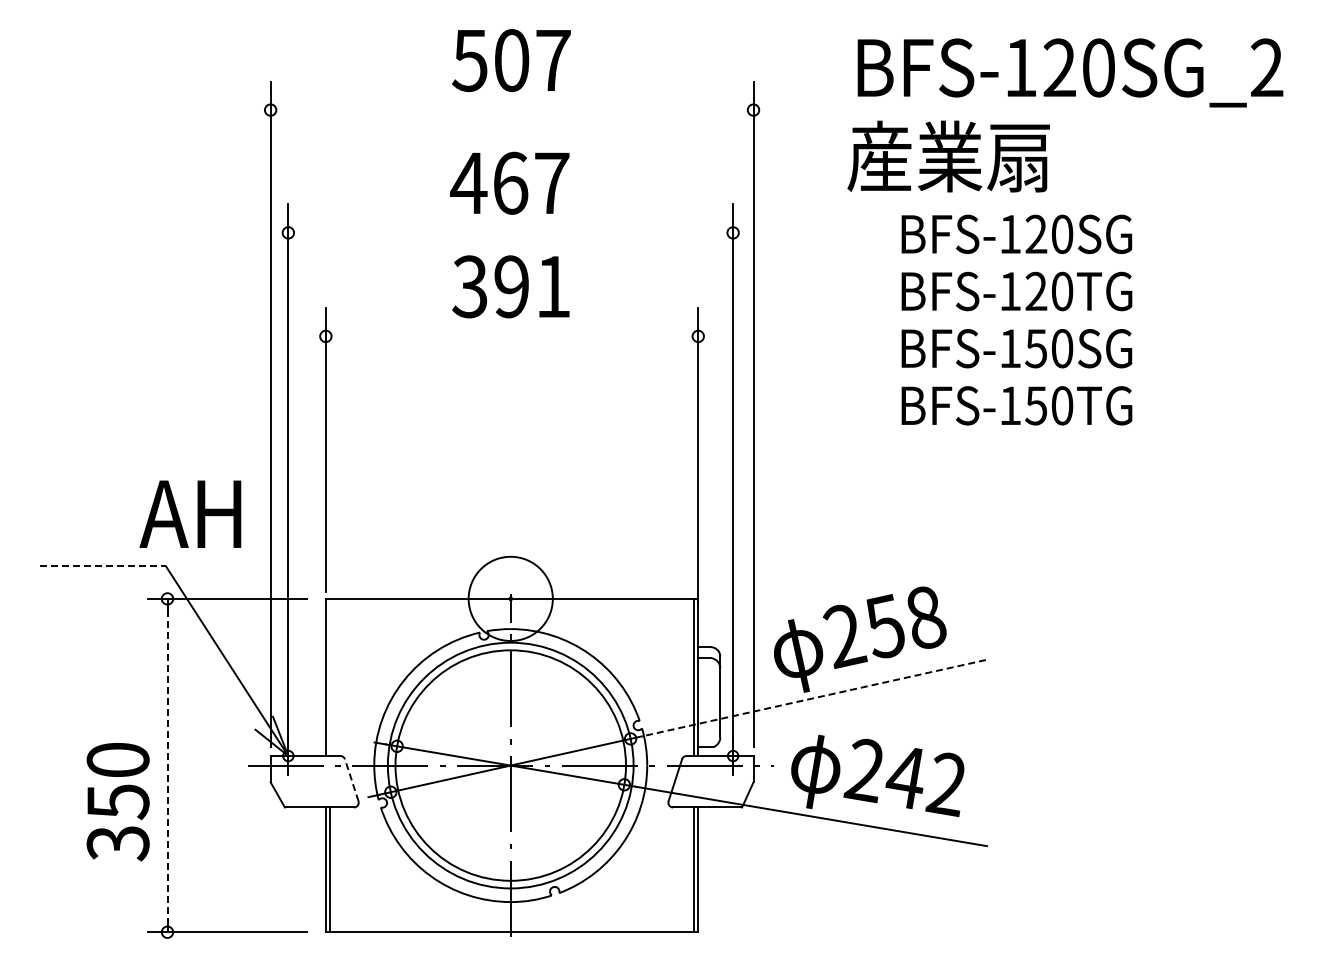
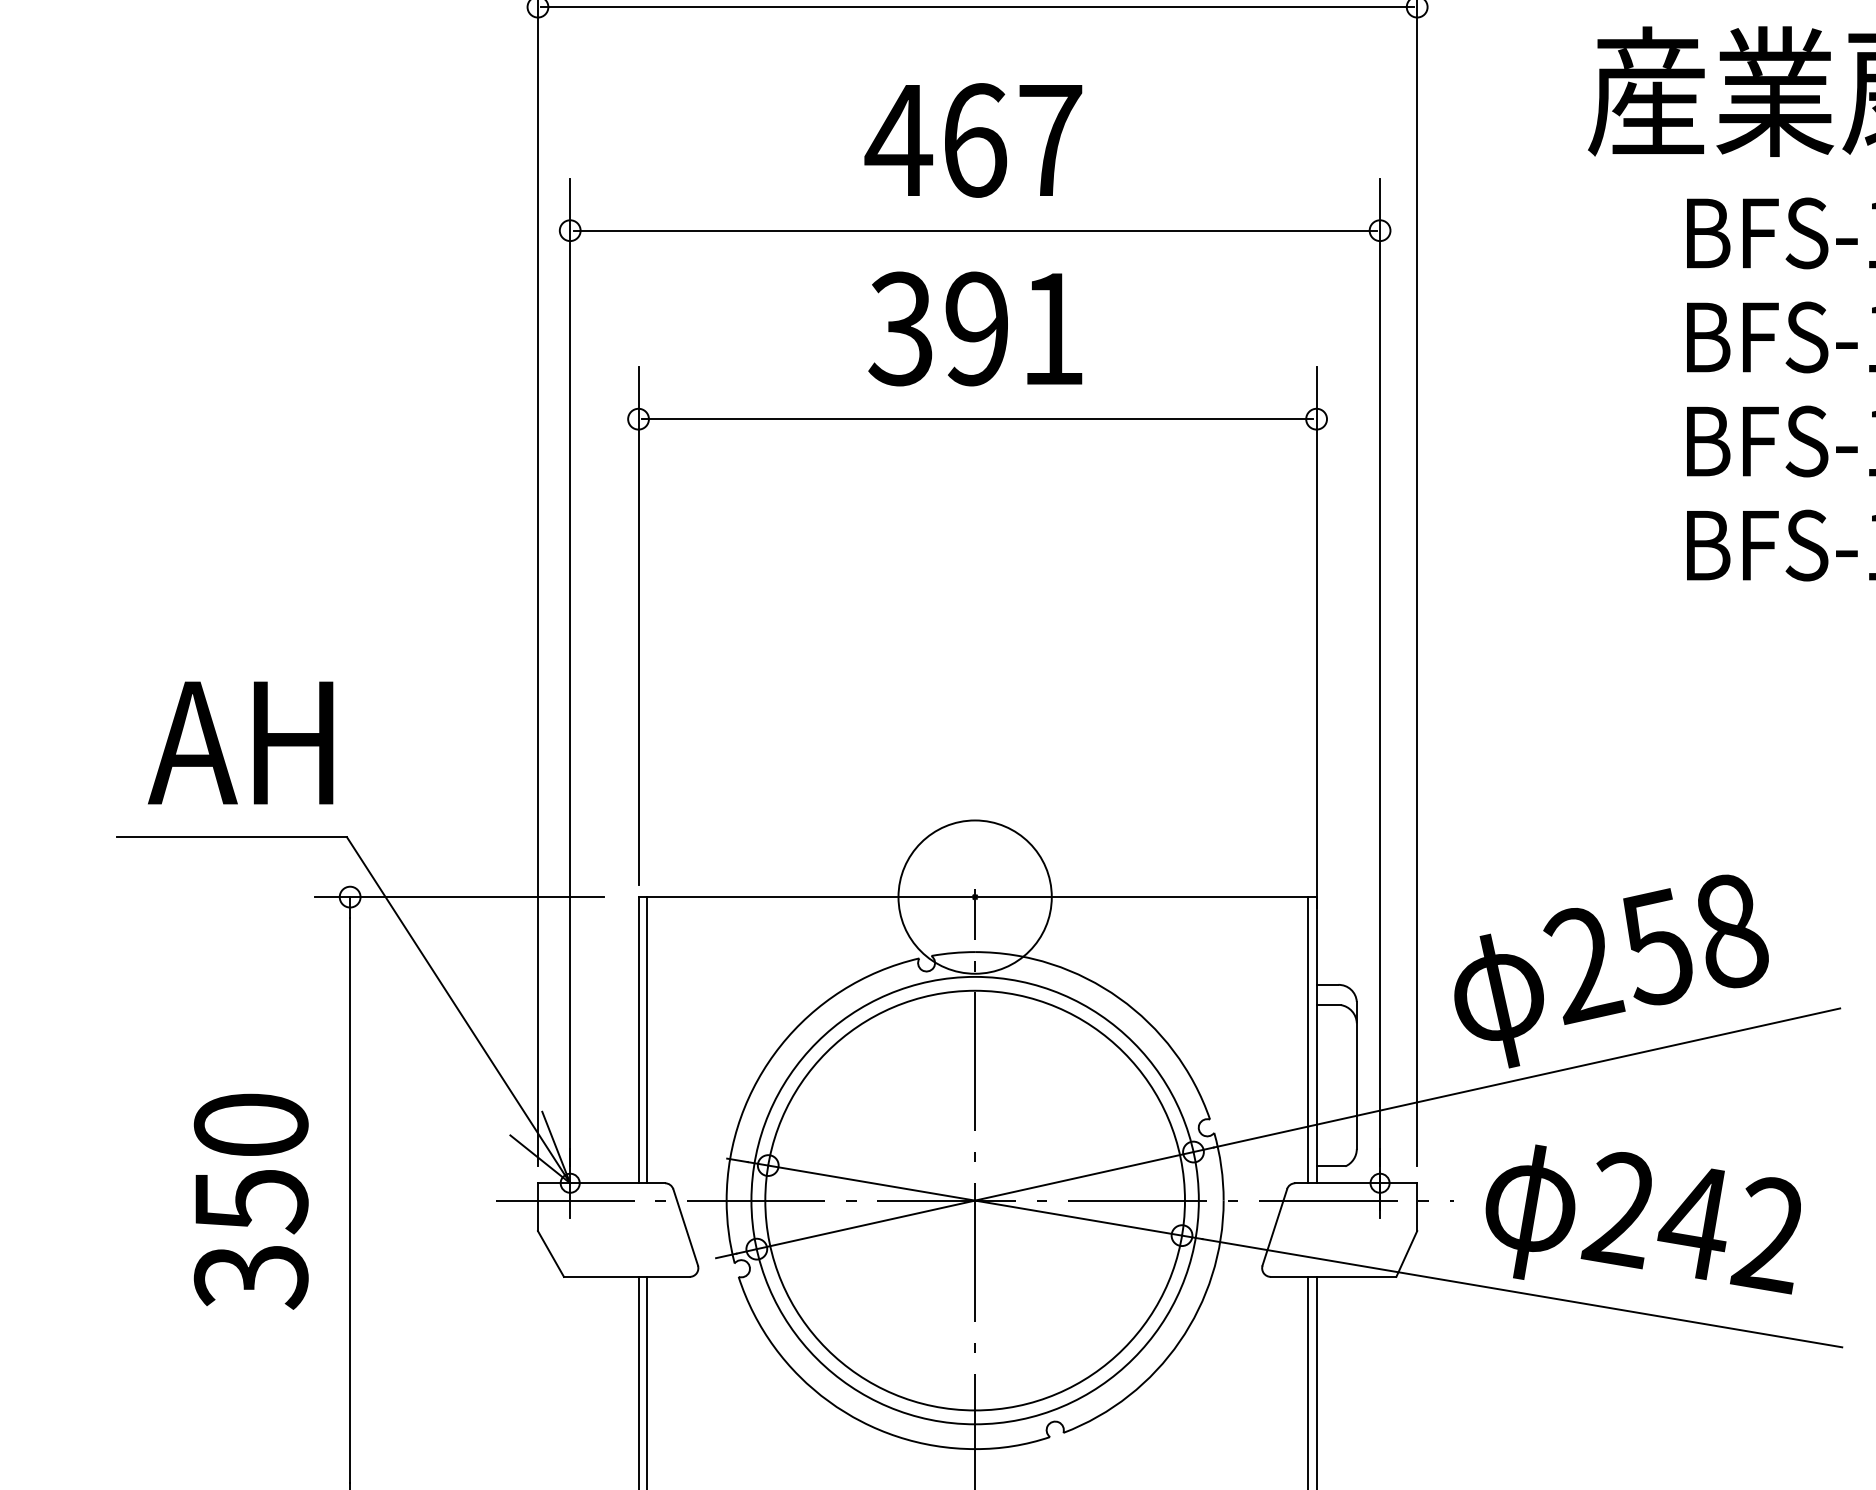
line: (511, 110) -> (976, 7), added
line: (510, 232) -> (974, 229), added
line: (511, 336) -> (976, 419), added
text: (190, 513) -> (240, 741), moved
line: (103, 566) -> (233, 838), dashed -> solid
line: (330, 677) -> (646, 1040), added
line: (813, 698) -> (1526, 1078), dashed -> solid
line: (167, 766) -> (350, 1202), dashed -> solid
line: (351, 779) -> (685, 1225), dashed -> solid
text: (117, 802) -> (250, 1202), moved

